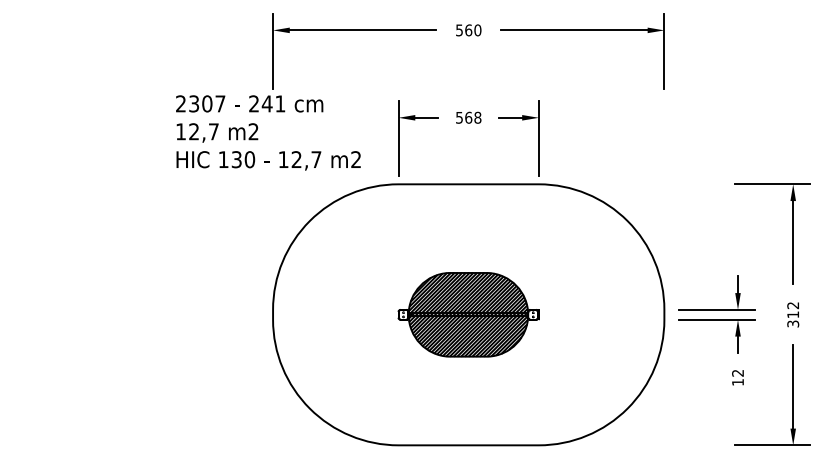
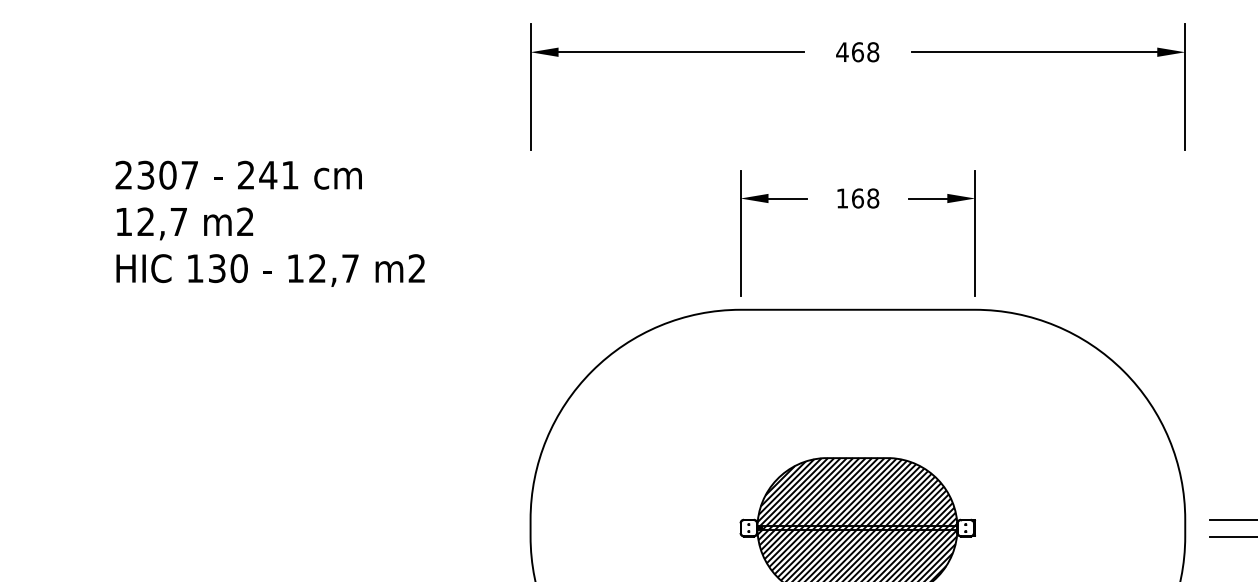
text: (468, 30) -> (857, 52), 560 -> 468
text: (459, 117) -> (842, 197), 568 -> 168
text: (268, 132) -> (270, 223), moved

